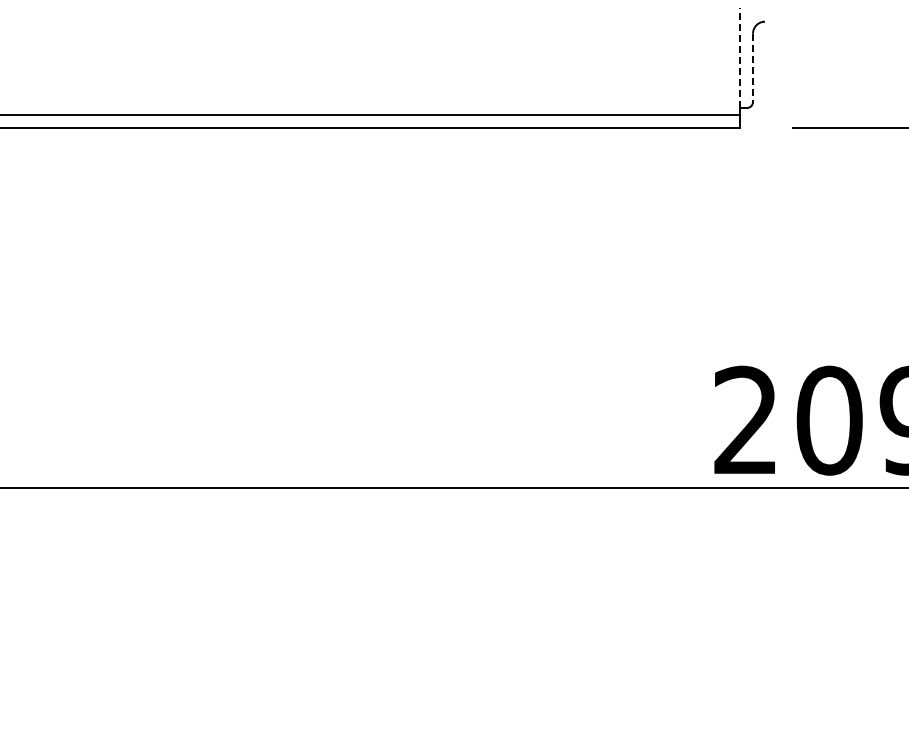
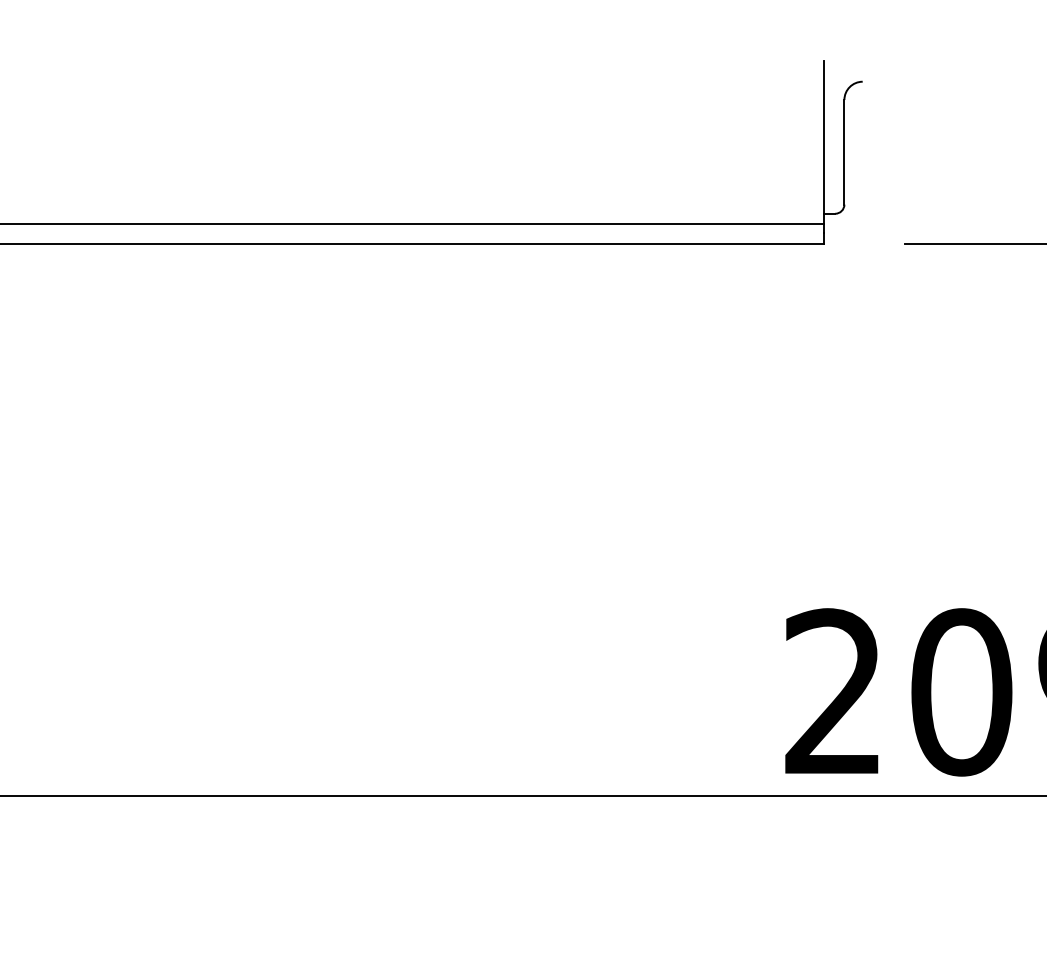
line: (739, 58) -> (823, 138), dashed -> solid
line: (753, 68) -> (845, 153), dashed -> solid

